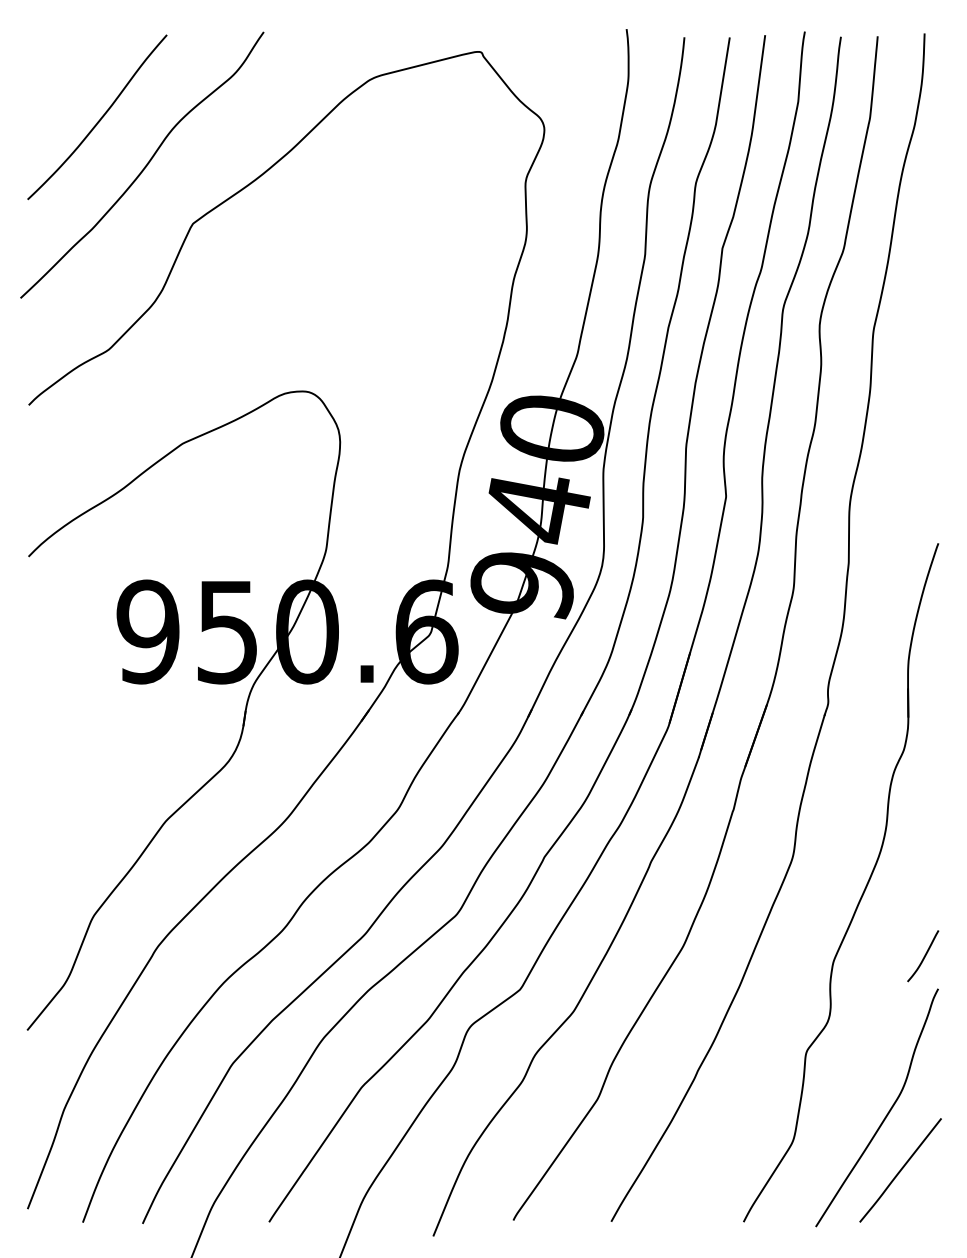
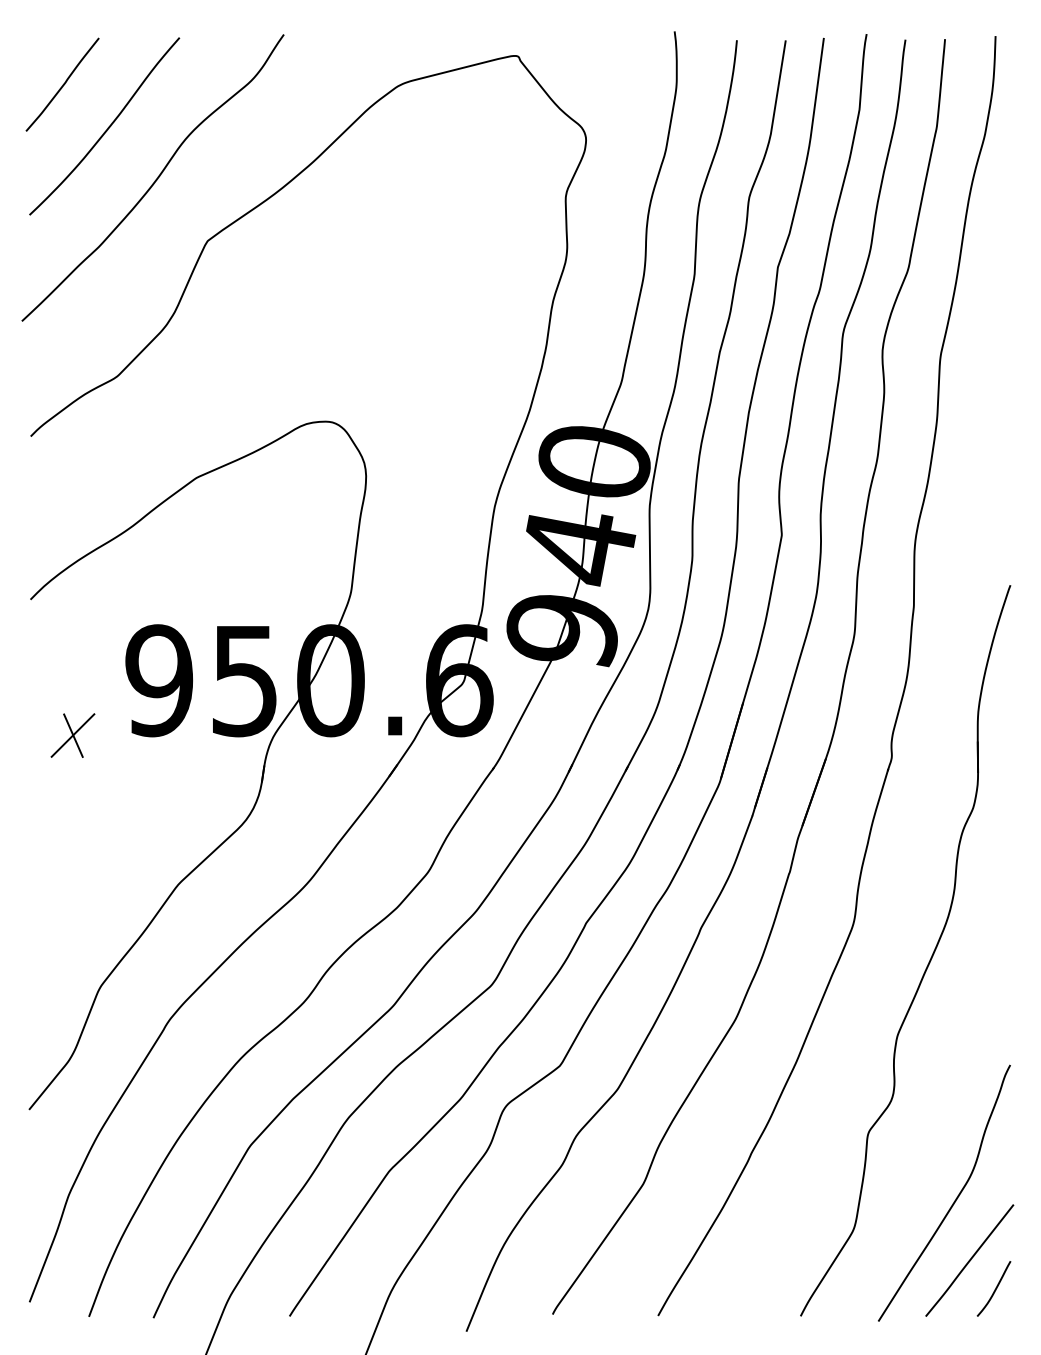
curve: (58, 78) -> (62, 84), added
part: (67, 682) -> (72, 735), added
curve: (923, 956) -> (994, 1289), moved

